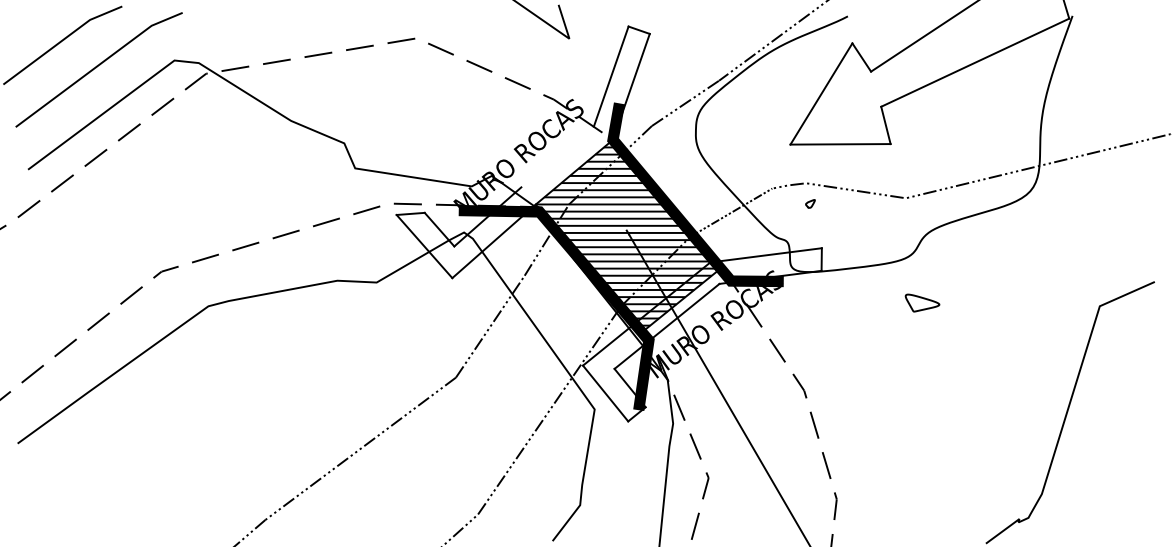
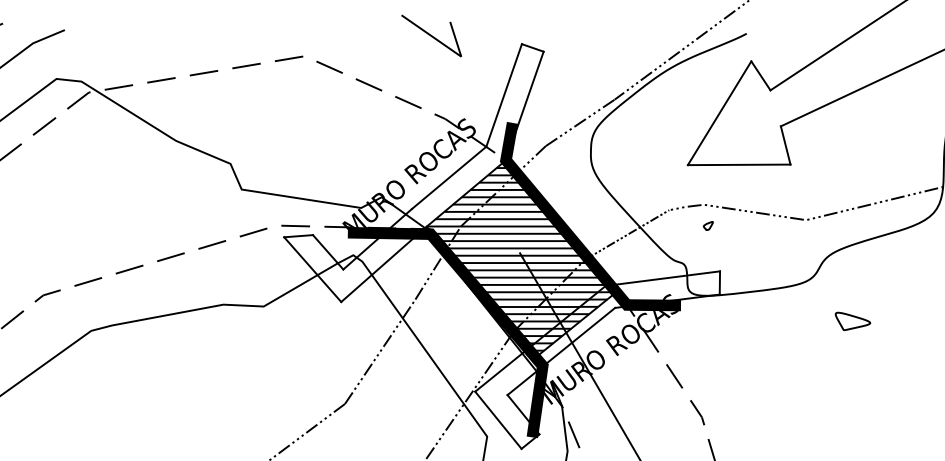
line: (557, 156) -> (449, 177), added
part: (922, 302) -> (852, 320), moved

